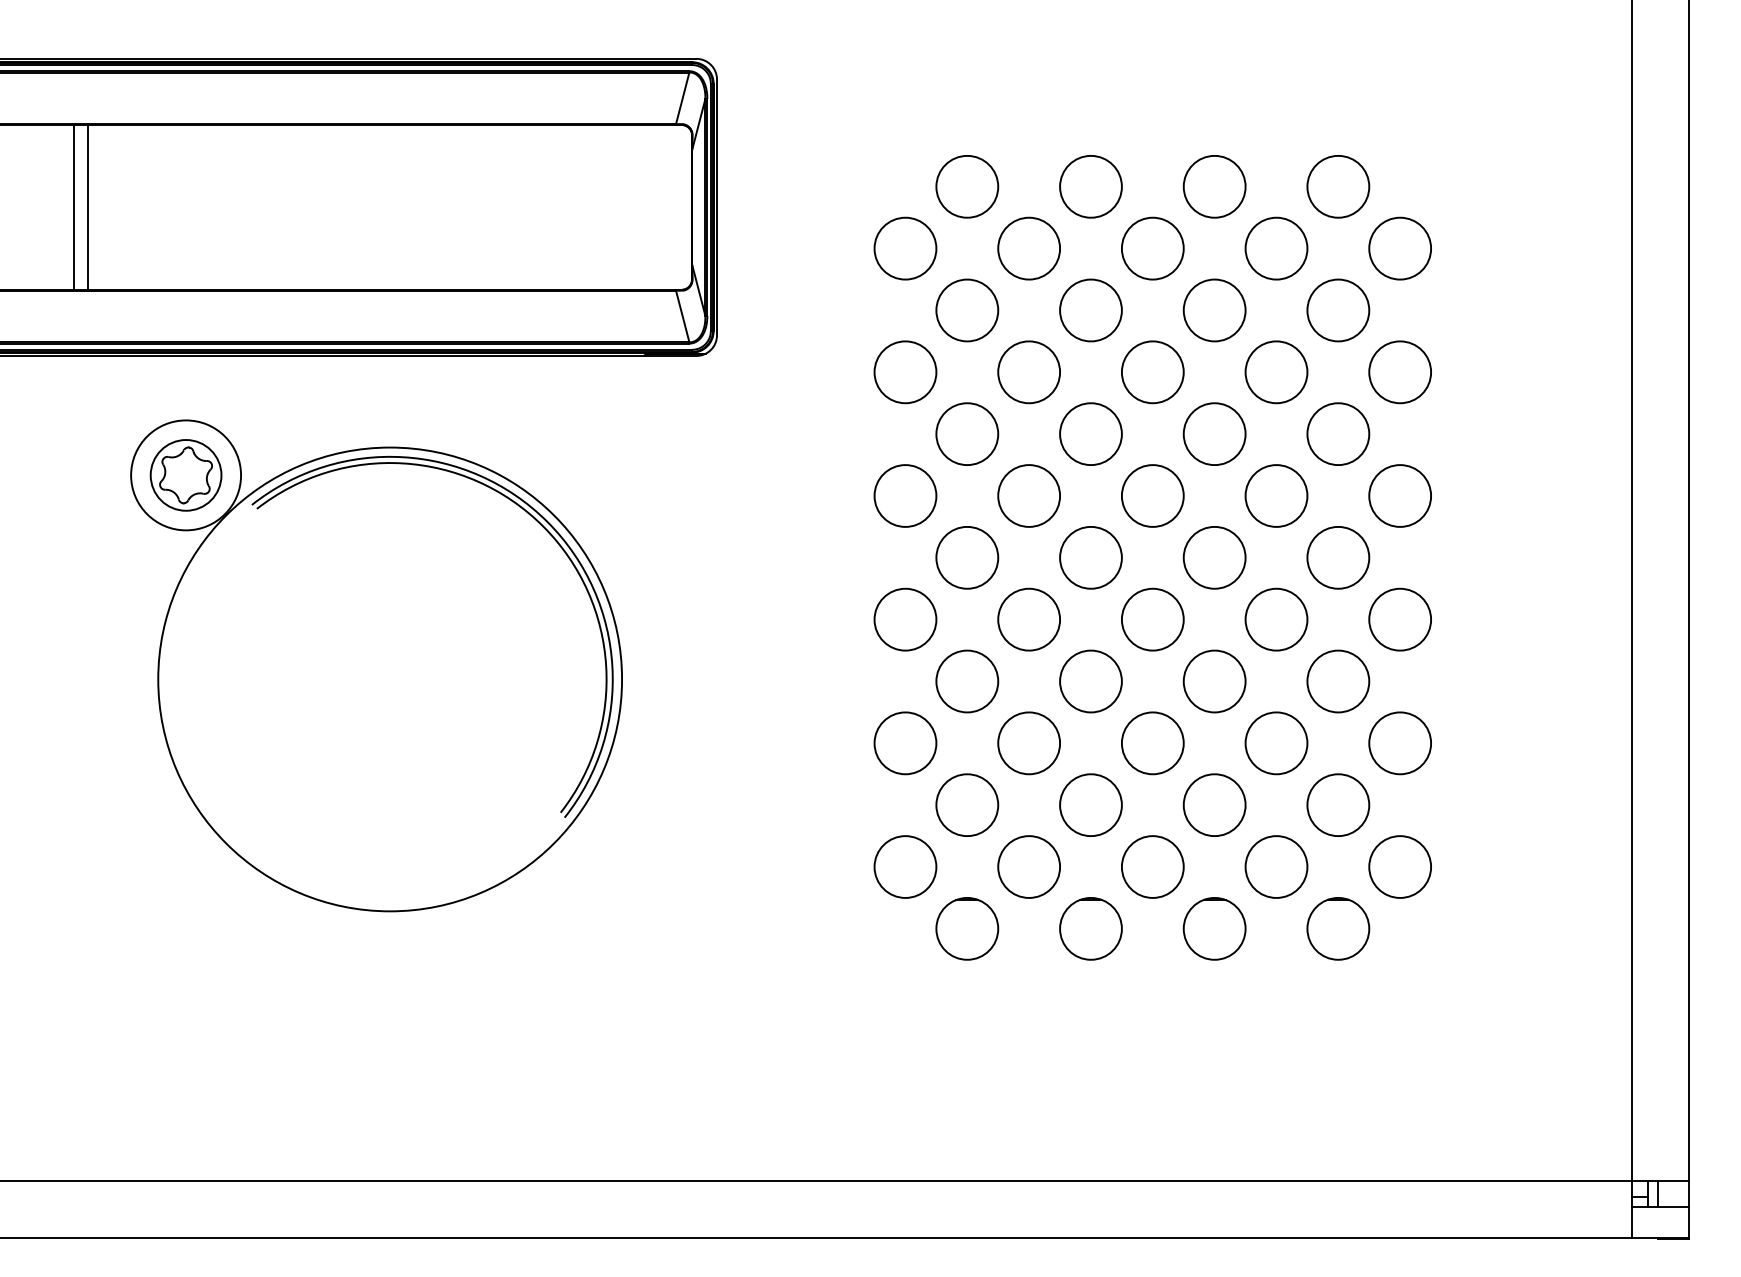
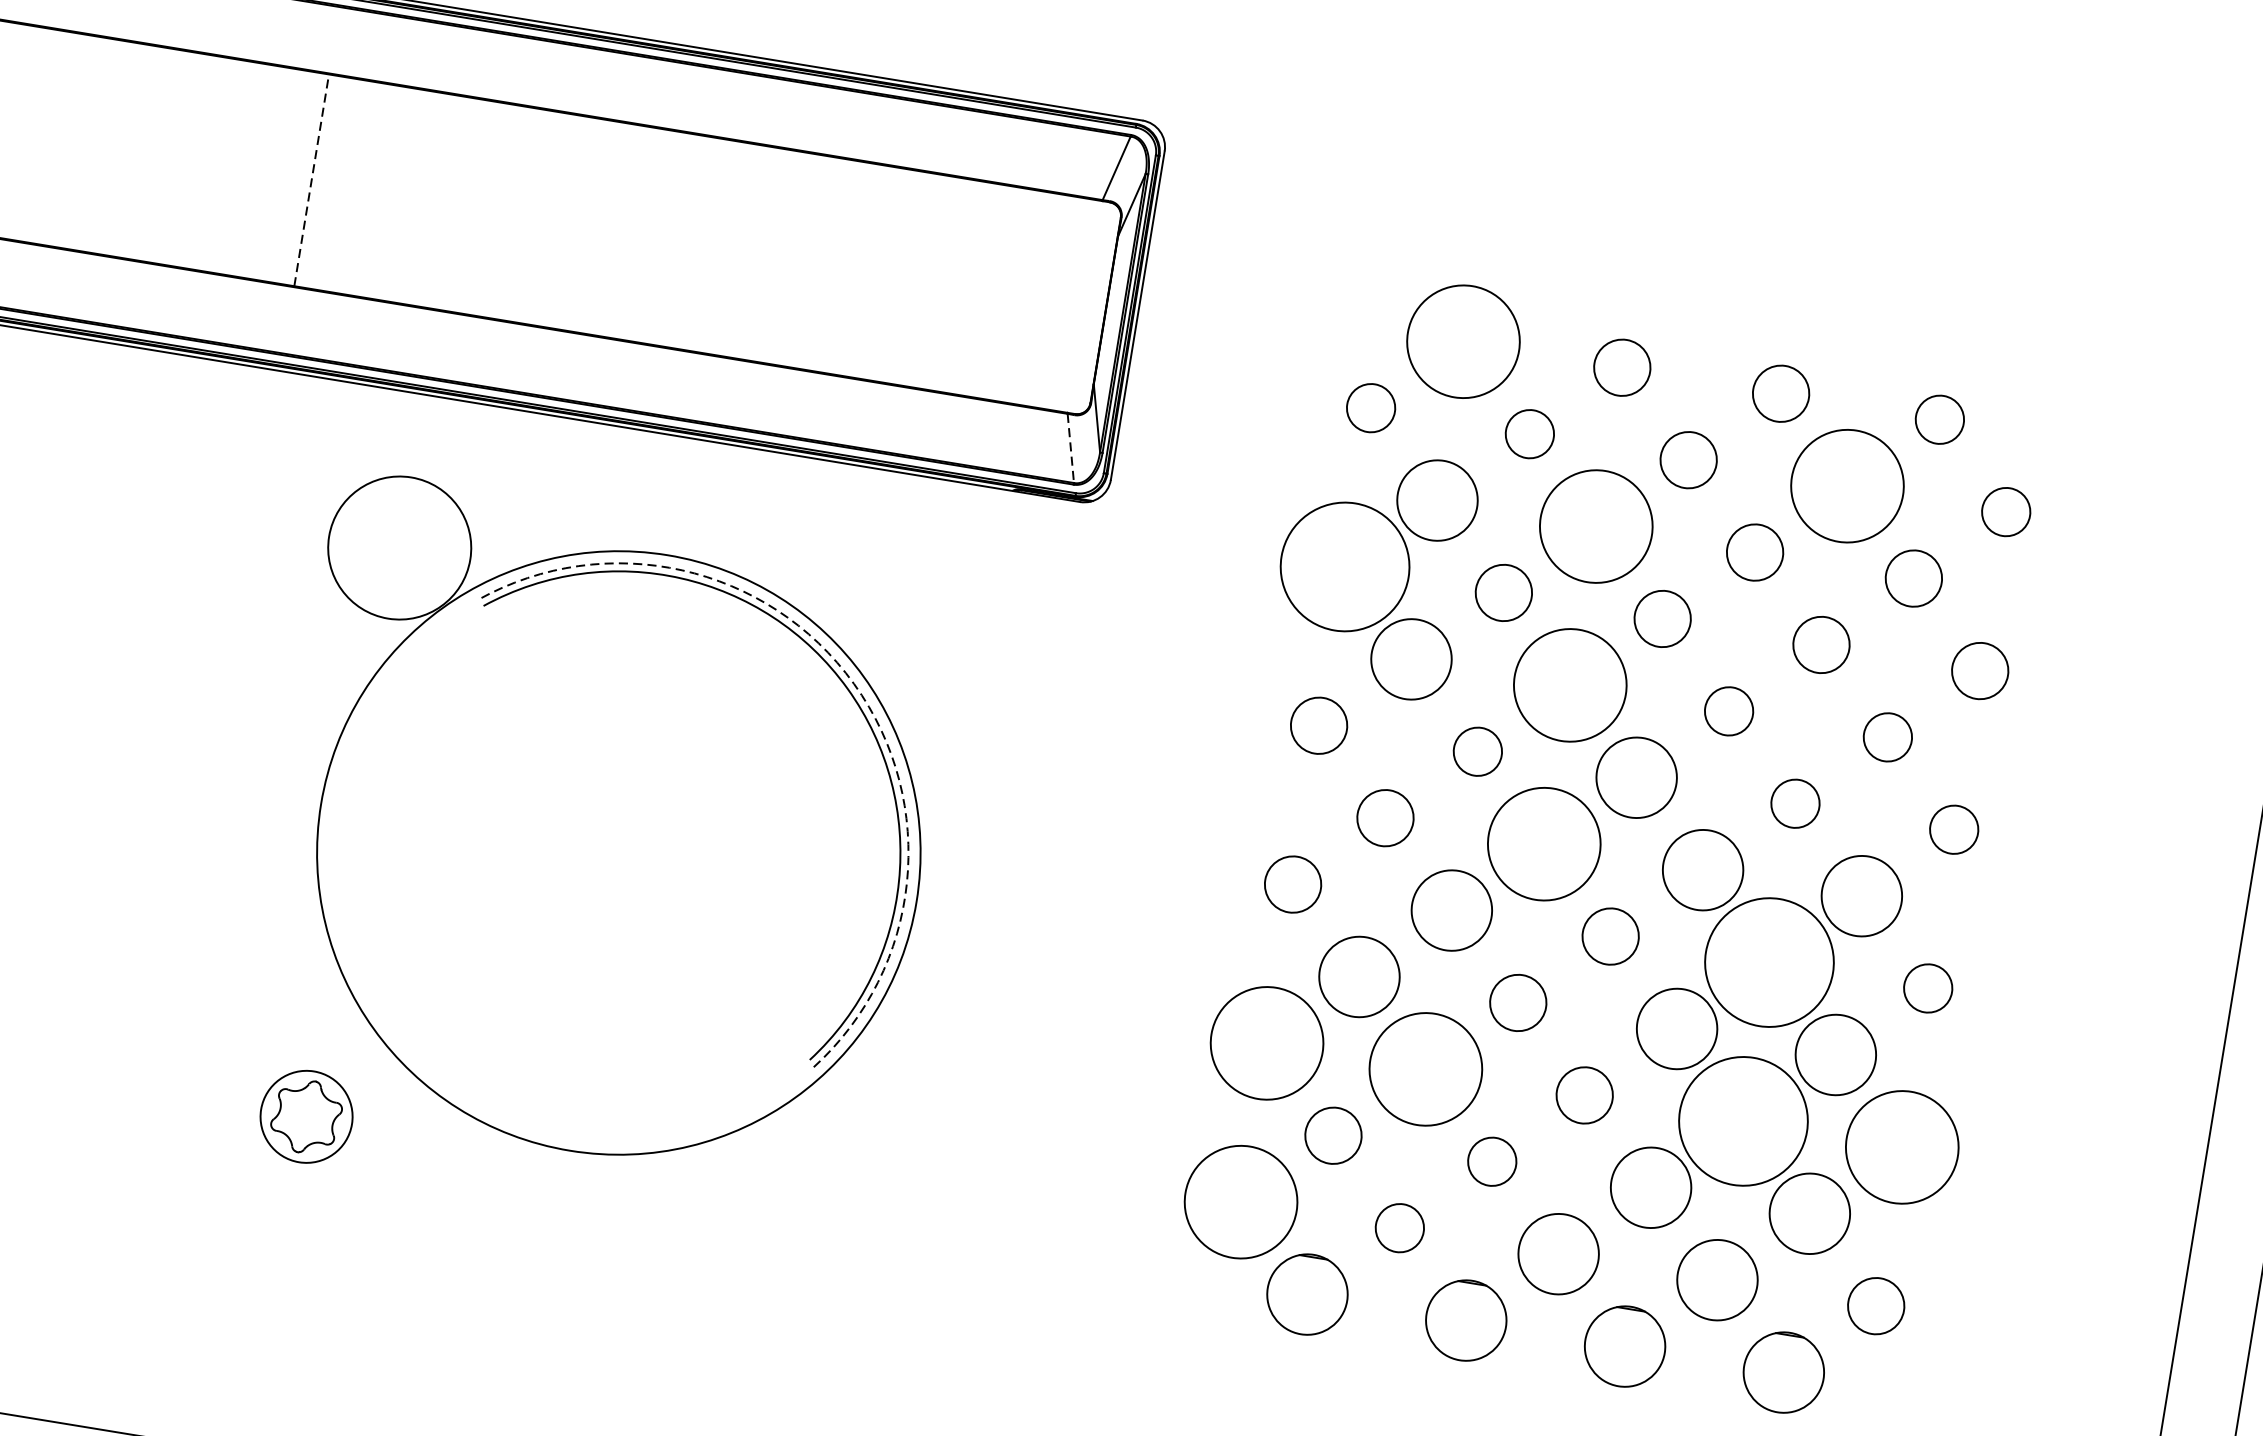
circle: (967, 186) -> (1463, 341), size x1.4
circle: (1090, 186) -> (1621, 367), size x0.7
circle: (1214, 186) -> (1780, 393), size x0.7
circle: (1338, 186) -> (1940, 419), size x0.6
line: (73, 206) -> (311, 179), solid -> dashed
line: (88, 206) -> (330, 182), removed
circle: (905, 248) -> (1371, 407), size x0.6
circle: (1029, 248) -> (1530, 434), size x0.6
circle: (1152, 248) -> (1688, 459), size x0.7
circle: (1276, 248) -> (1847, 485), size x1.4
circle: (1399, 248) -> (2005, 511), size x0.6
circle: (1090, 310) -> (1595, 526), size x1.4
circle: (1214, 310) -> (1754, 552), size x0.7
circle: (1338, 310) -> (1914, 578), size x0.7
line: (682, 316) -> (1070, 448), solid -> dashed
circle: (905, 372) -> (1345, 567), size x1.6
circle: (1029, 372) -> (1504, 593), size x0.7
circle: (1152, 372) -> (1662, 619), size x0.7
circle: (1276, 372) -> (1821, 645), size x0.7
circle: (1399, 372) -> (1979, 671), size x0.7
circle: (1090, 434) -> (1569, 685), size x1.4
circle: (1214, 434) -> (1728, 711), size x0.6
circle: (1338, 434) -> (1888, 737), size x0.6
part: (185, 475) -> (305, 1116), moved
circle: (905, 495) -> (1319, 725), size x0.7
circle: (1029, 495) -> (1478, 751), size x0.6
circle: (1276, 495) -> (1795, 803), size x0.6
circle: (1399, 495) -> (1953, 828), size x0.6
arc: (547, 522) -> (853, 684), solid -> dashed
circle: (967, 557) -> (1385, 817), size x0.7
circle: (1090, 557) -> (1543, 843), size x1.4
circle: (905, 619) -> (1293, 884), size x0.7
circle: (1152, 619) -> (1610, 936), size x0.7
circle: (1276, 619) -> (1769, 962), size x1.6
circle: (1399, 619) -> (1927, 988), size x0.6
circle: (1090, 681) -> (1517, 1002), size x0.7
circle: (905, 743) -> (1267, 1043), size x1.4
circle: (1029, 743) -> (1426, 1069), size x1.4
circle: (1152, 743) -> (1584, 1095), size x0.7
circle: (1276, 743) -> (1743, 1121), size x1.6
circle: (1400, 743) -> (1902, 1147), size x1.4
circle: (967, 805) -> (1333, 1136), size x0.7
circle: (1090, 805) -> (1491, 1162), size x0.6
circle: (905, 866) -> (1241, 1201), size x1.4
circle: (1029, 866) -> (1400, 1227), size x0.6
circle: (1399, 866) -> (1875, 1305), size x0.7

